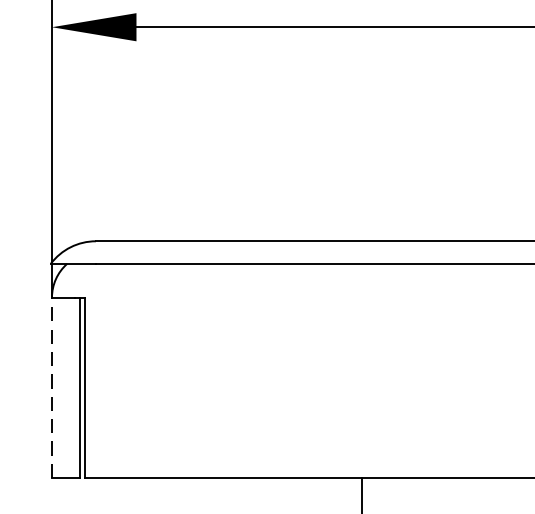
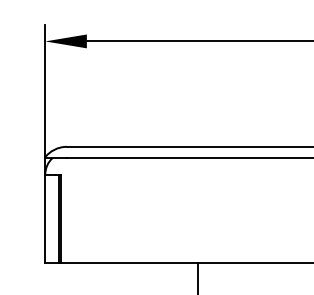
line: (52, 386) -> (45, 218), dashed -> solid

